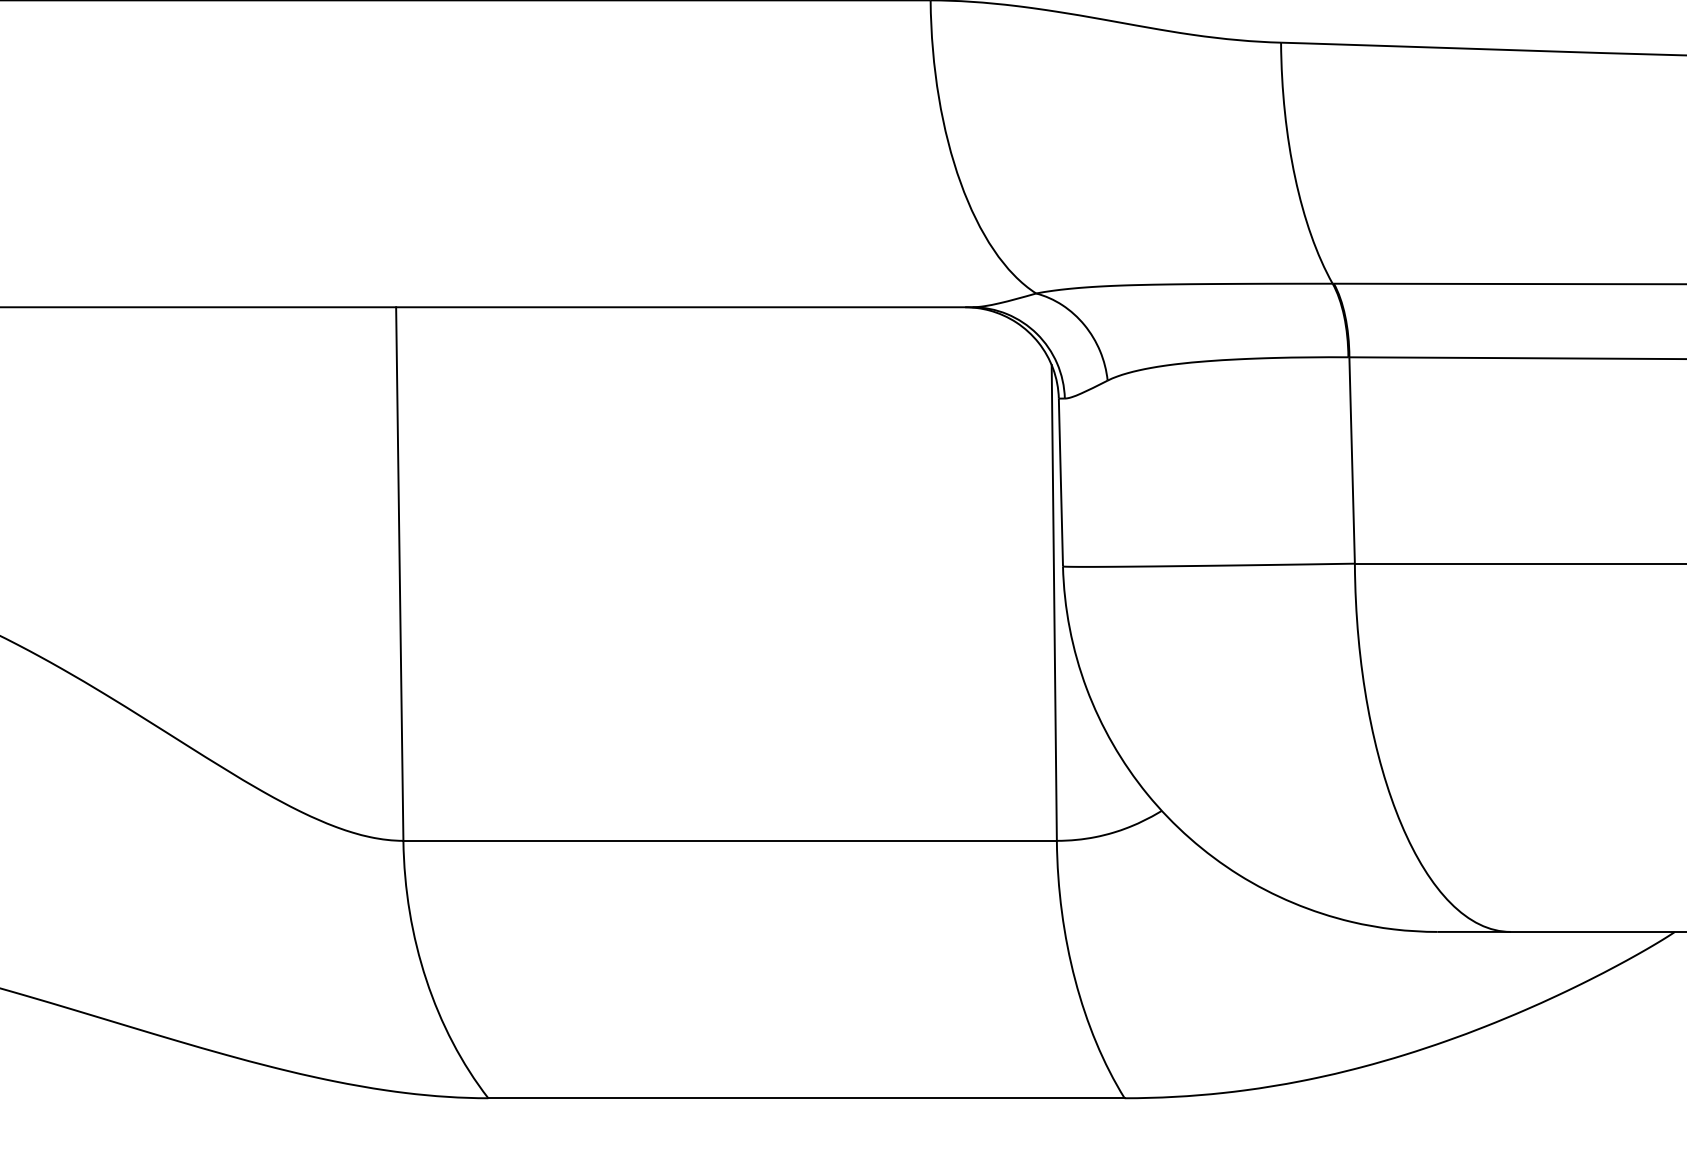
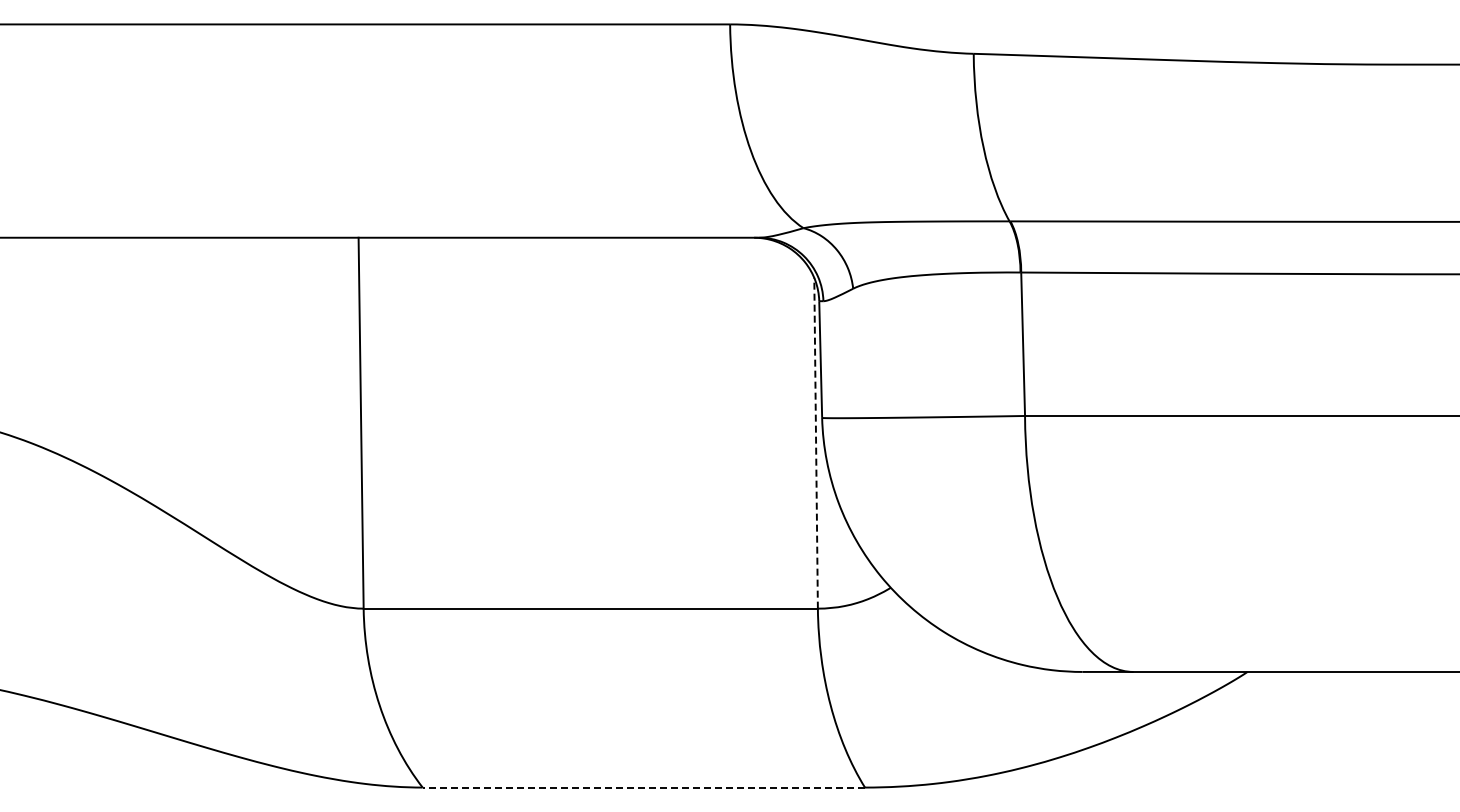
line: (1054, 601) -> (816, 442), solid -> dashed
line: (805, 1098) -> (643, 787), solid -> dashed

